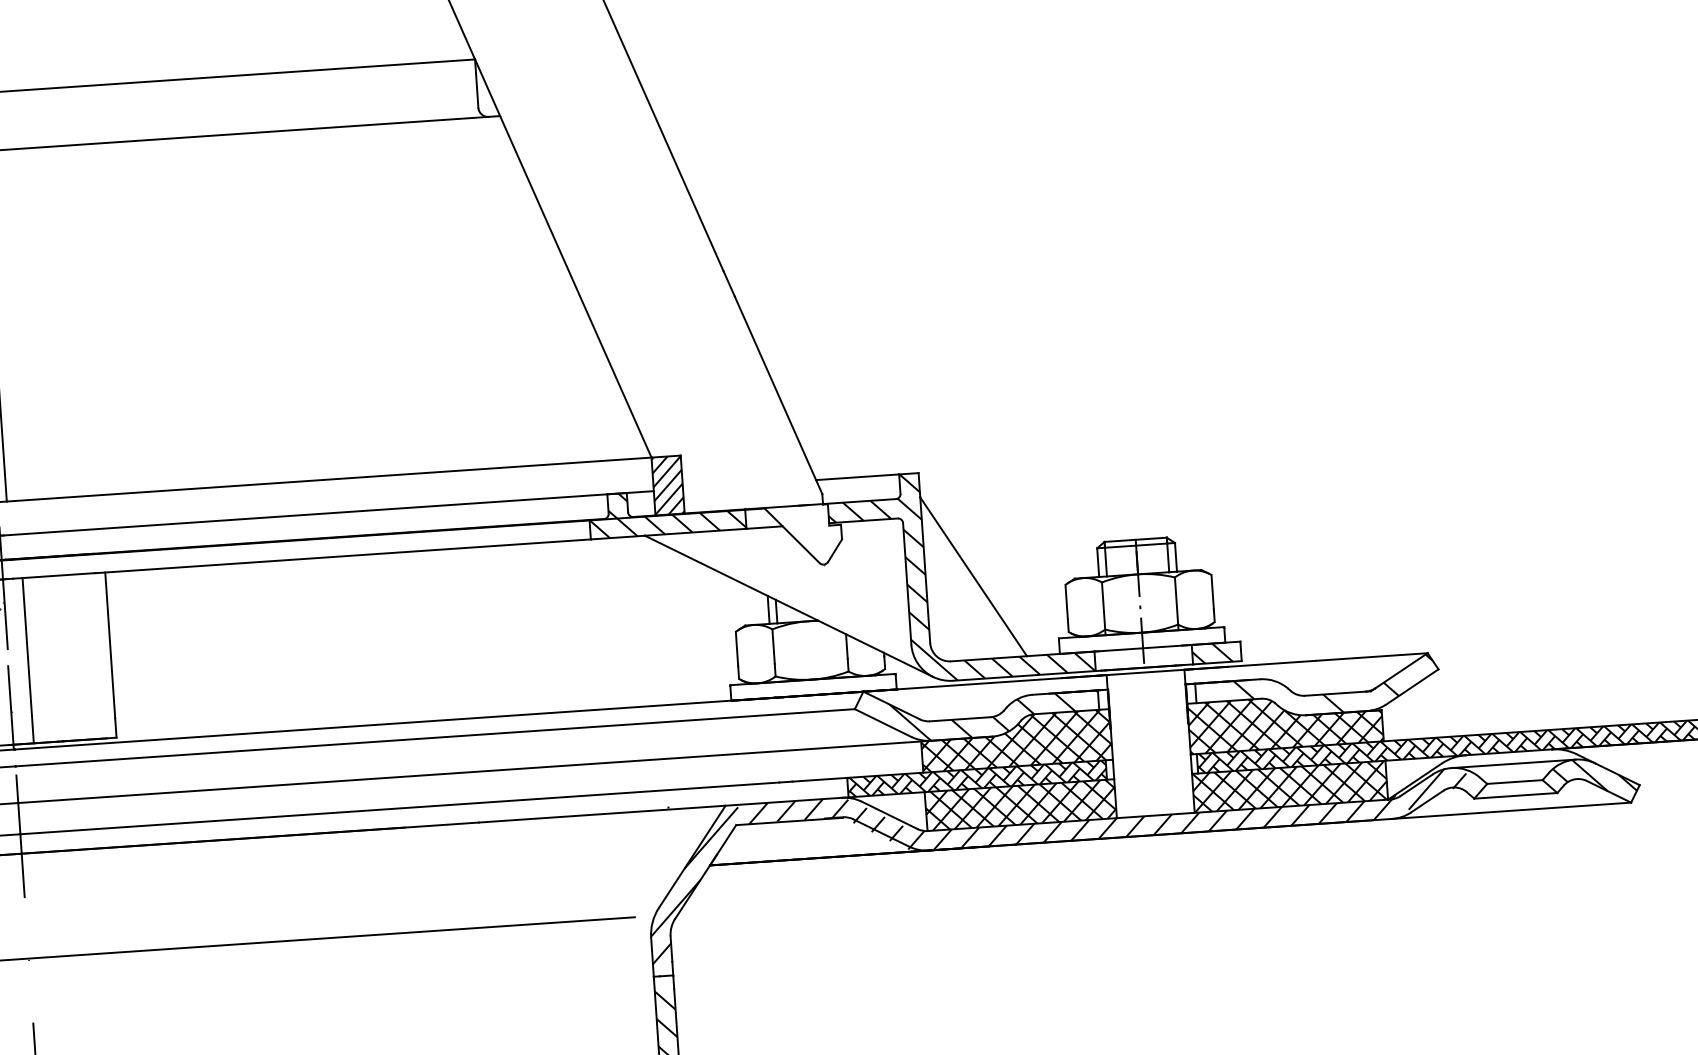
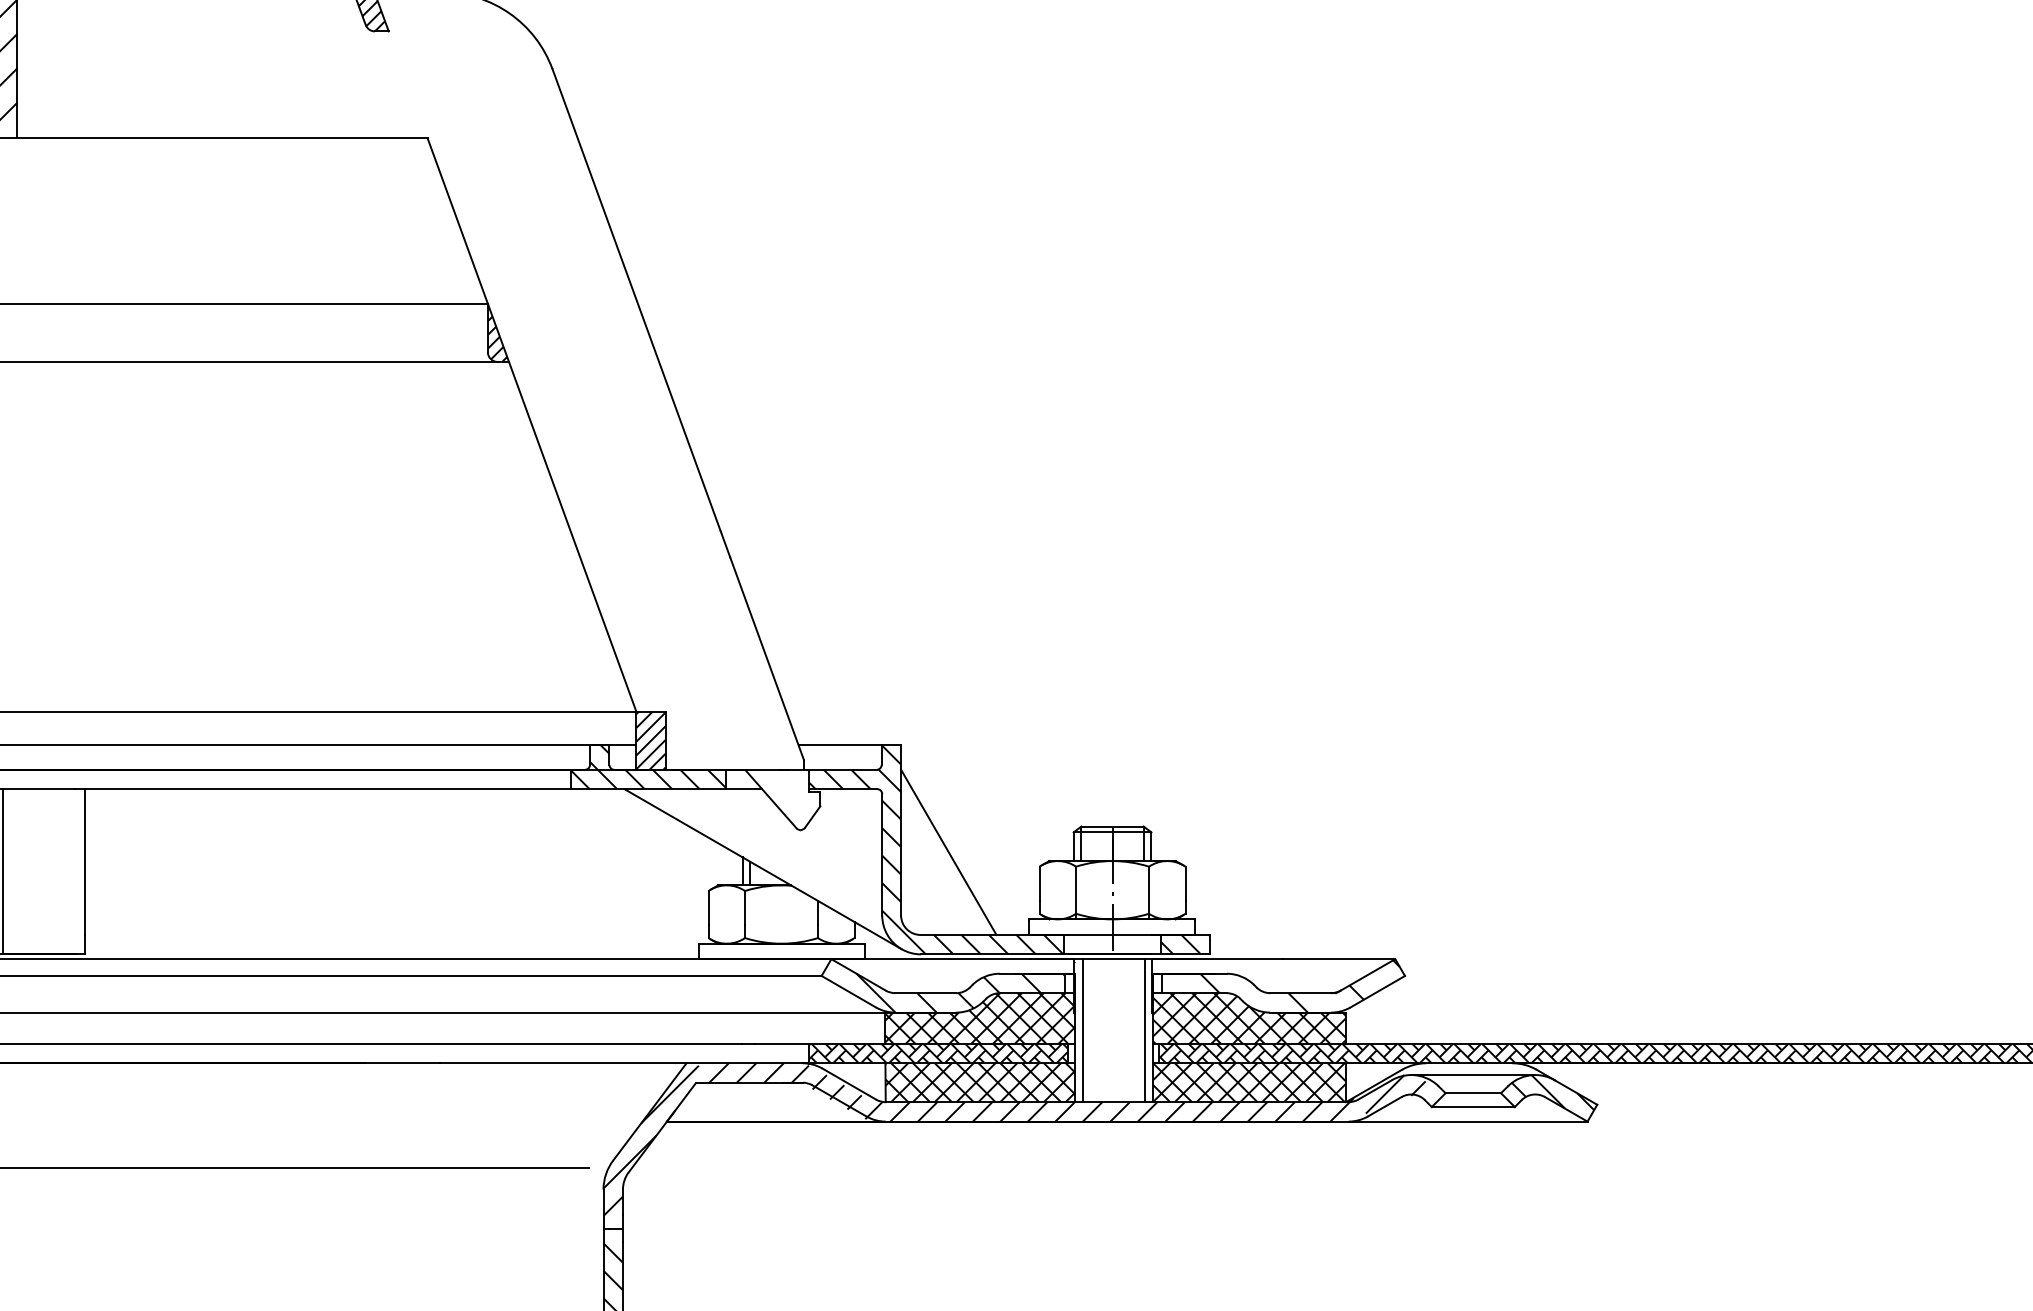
hatch: (486, 88) -> (497, 333), added
line: (1181, 741) -> (1144, 1030), added
line: (1119, 745) -> (1082, 1030), added

